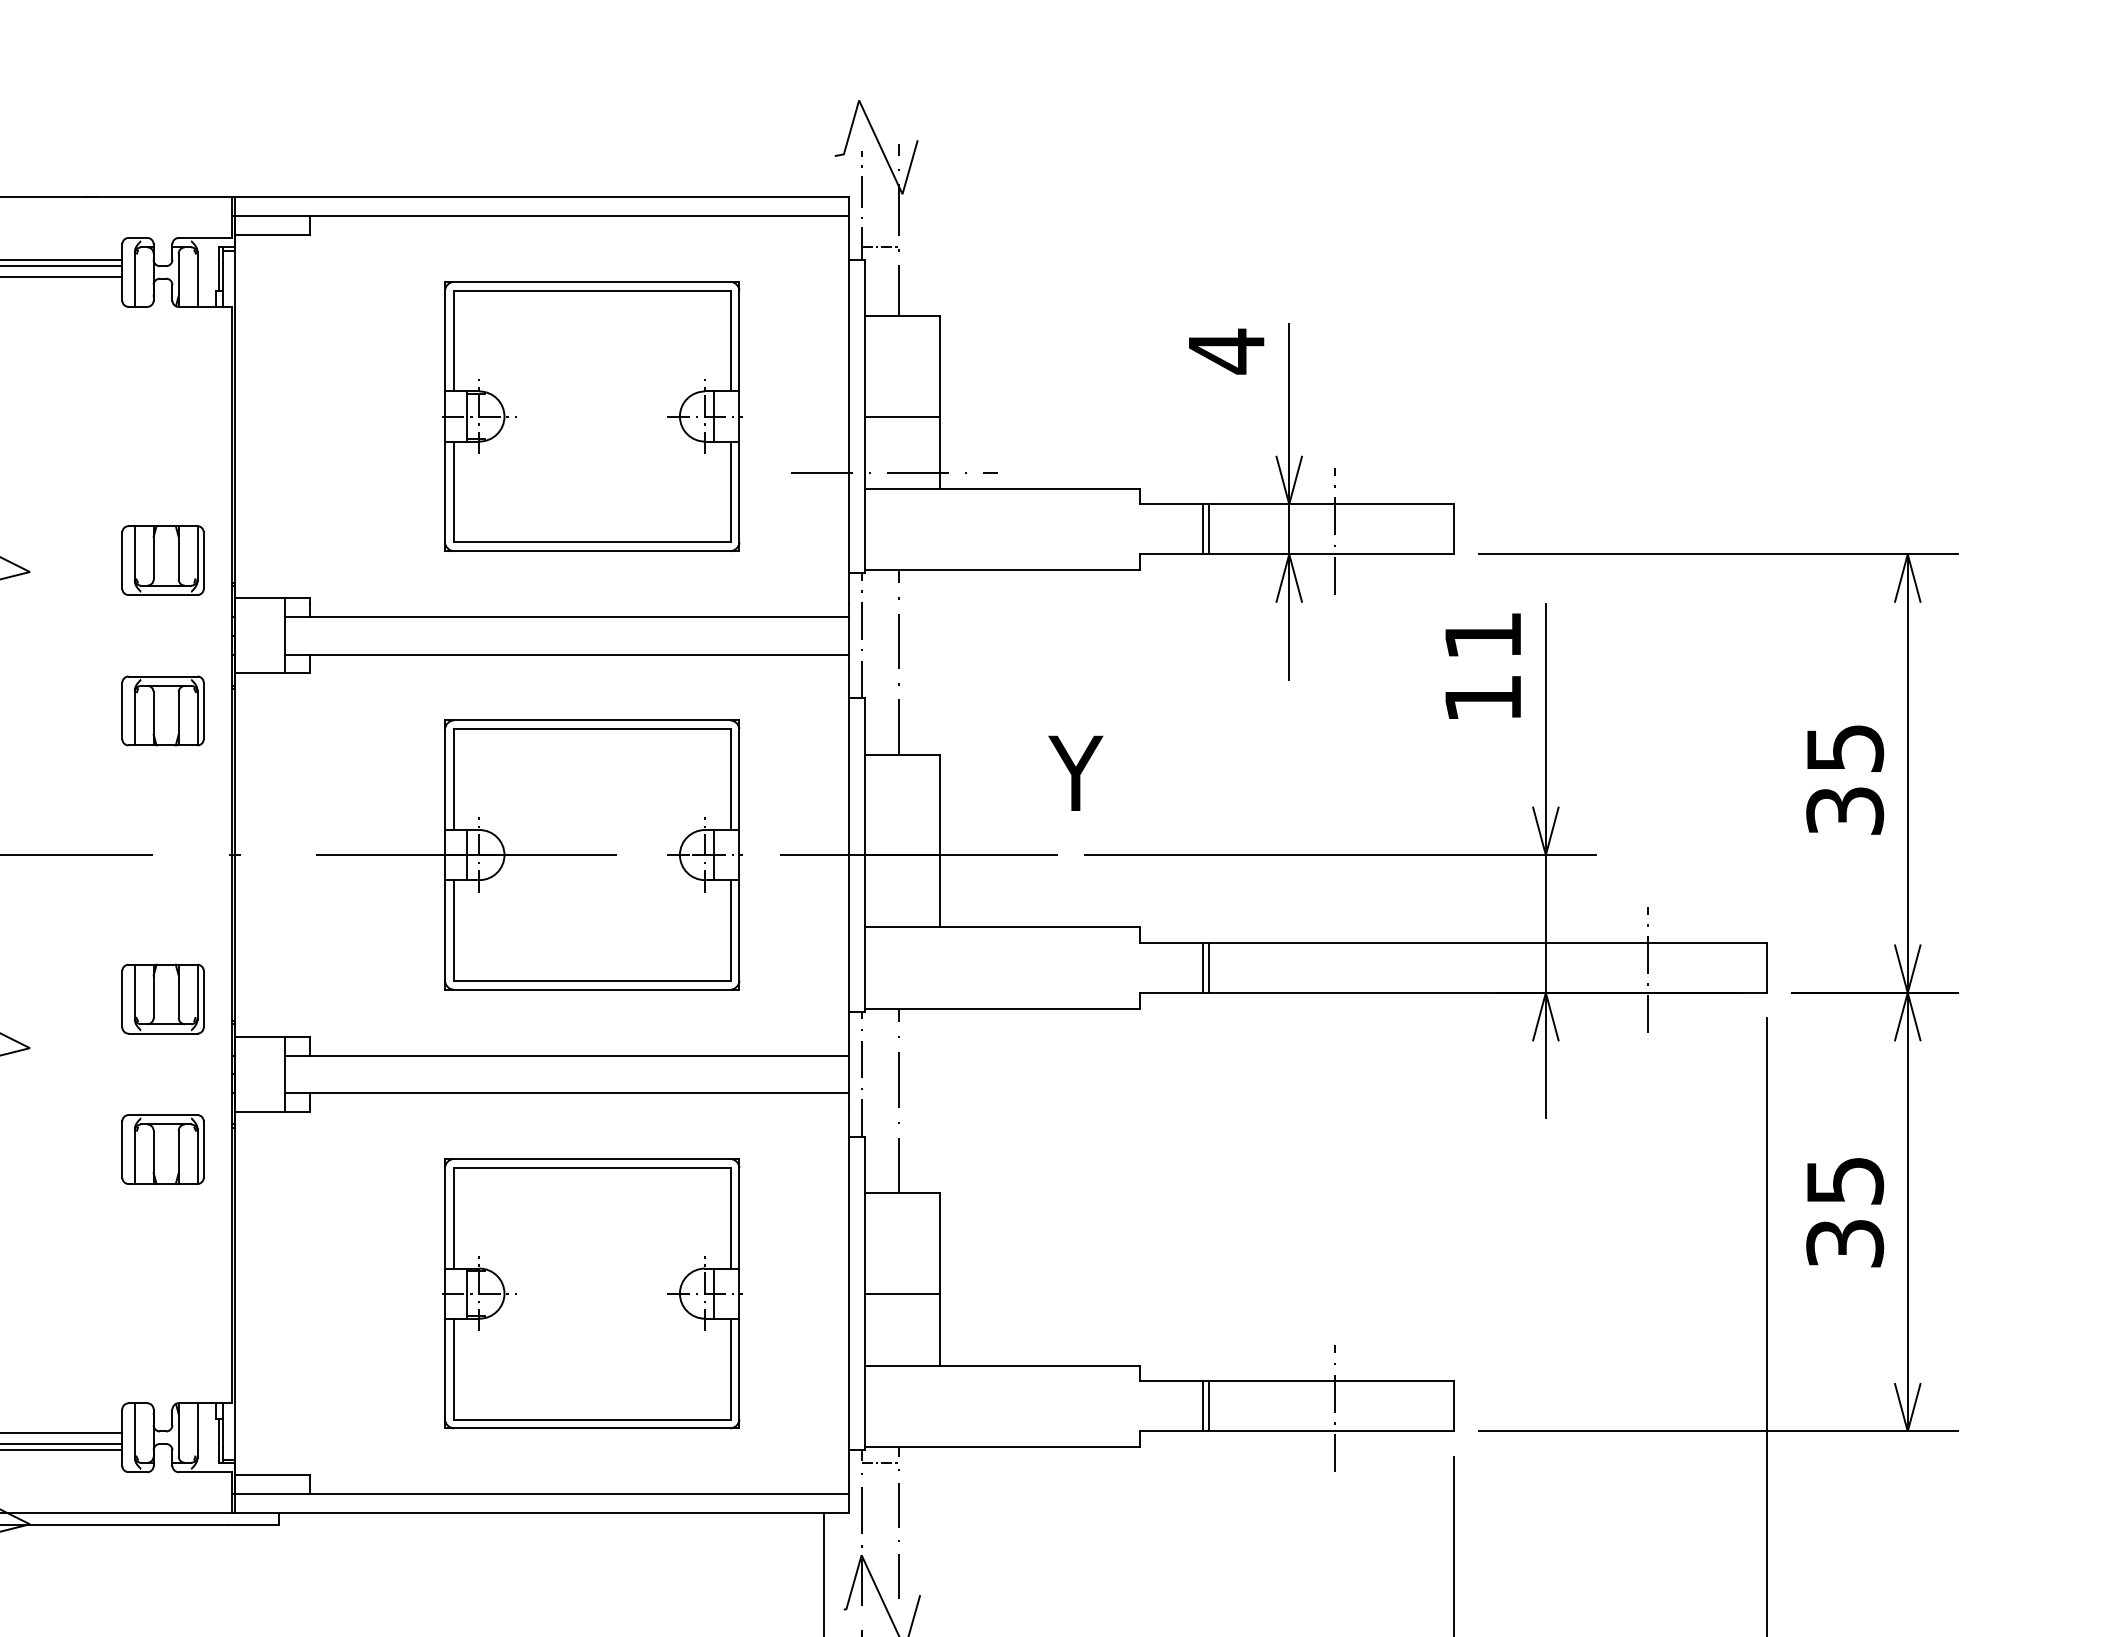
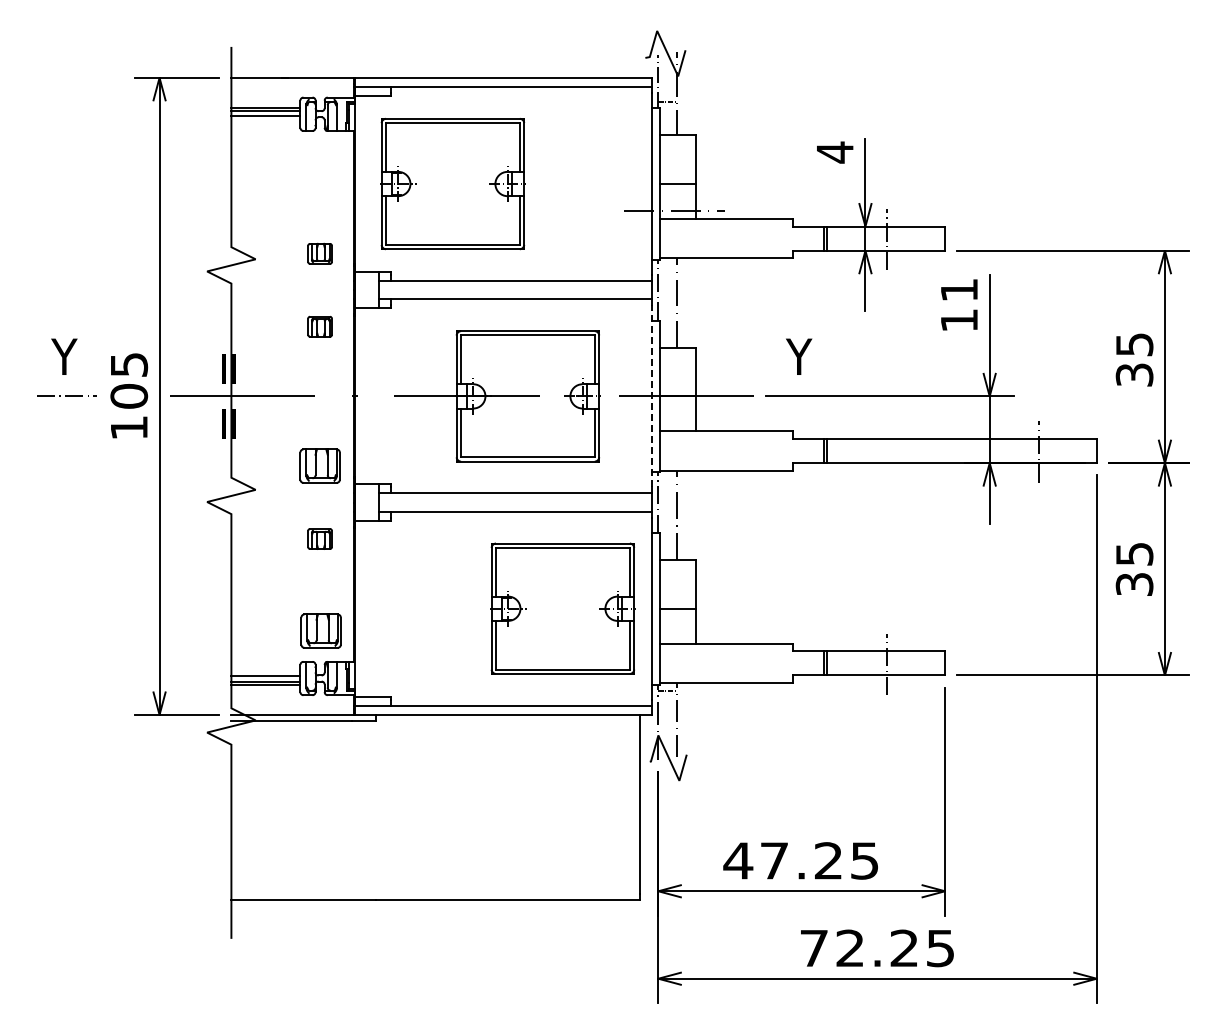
part: (591, 417) -> (452, 184), moved
part: (161, 559) -> (319, 253), size x0.6
part: (161, 710) -> (319, 326), size x0.6
text: (1076, 772) -> (799, 356), moved
line: (849, 853) -> (652, 395), solid -> dashed
part: (161, 1148) -> (319, 538), size x0.6
part: (591, 1293) -> (562, 608), moved
part: (163, 1338) -> (320, 630), added

